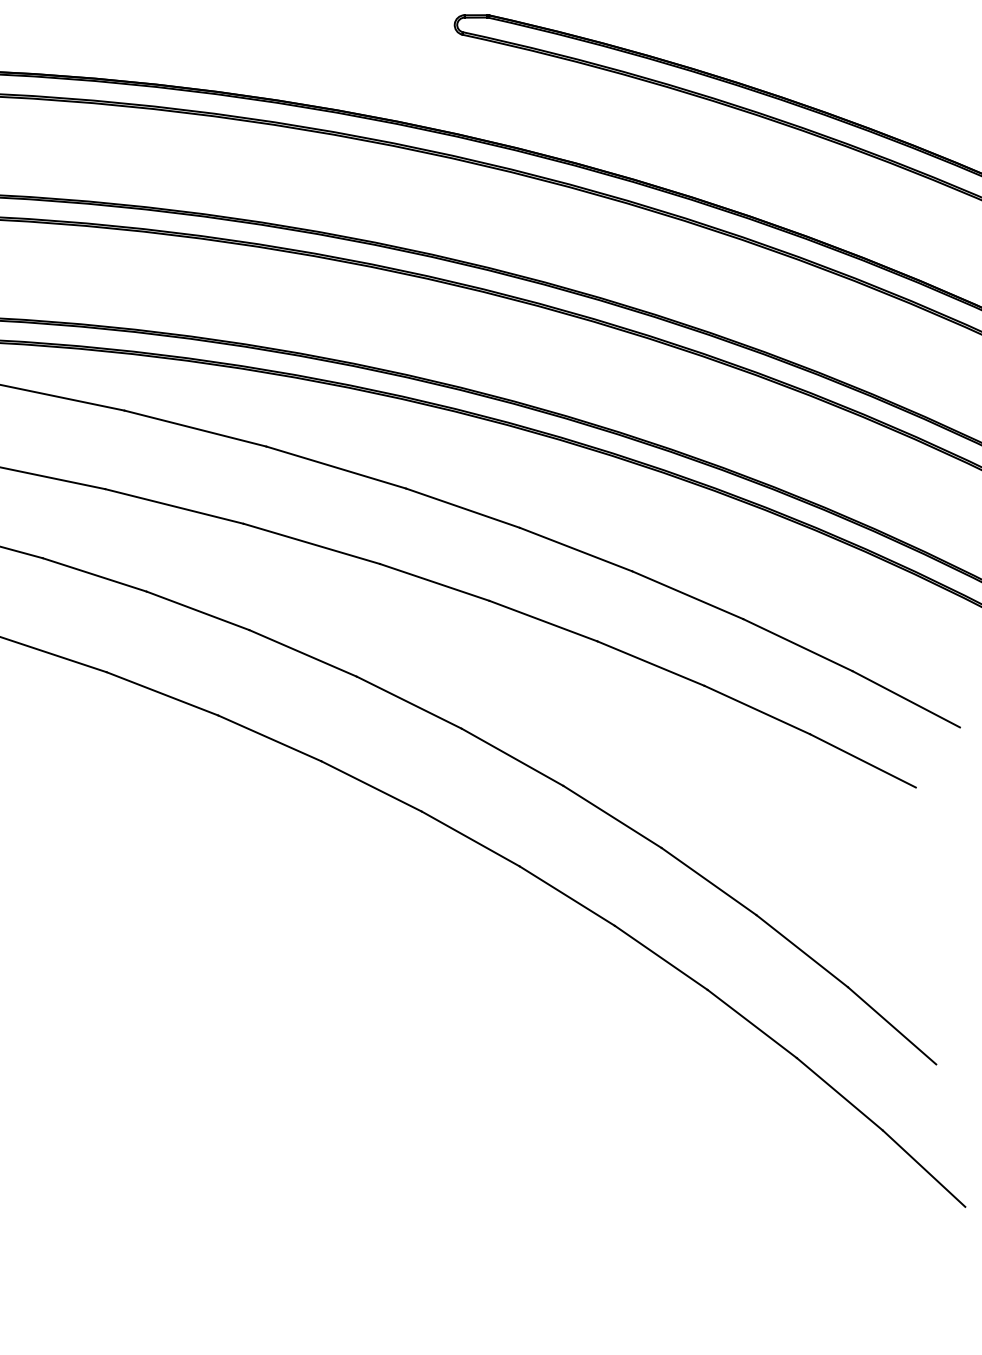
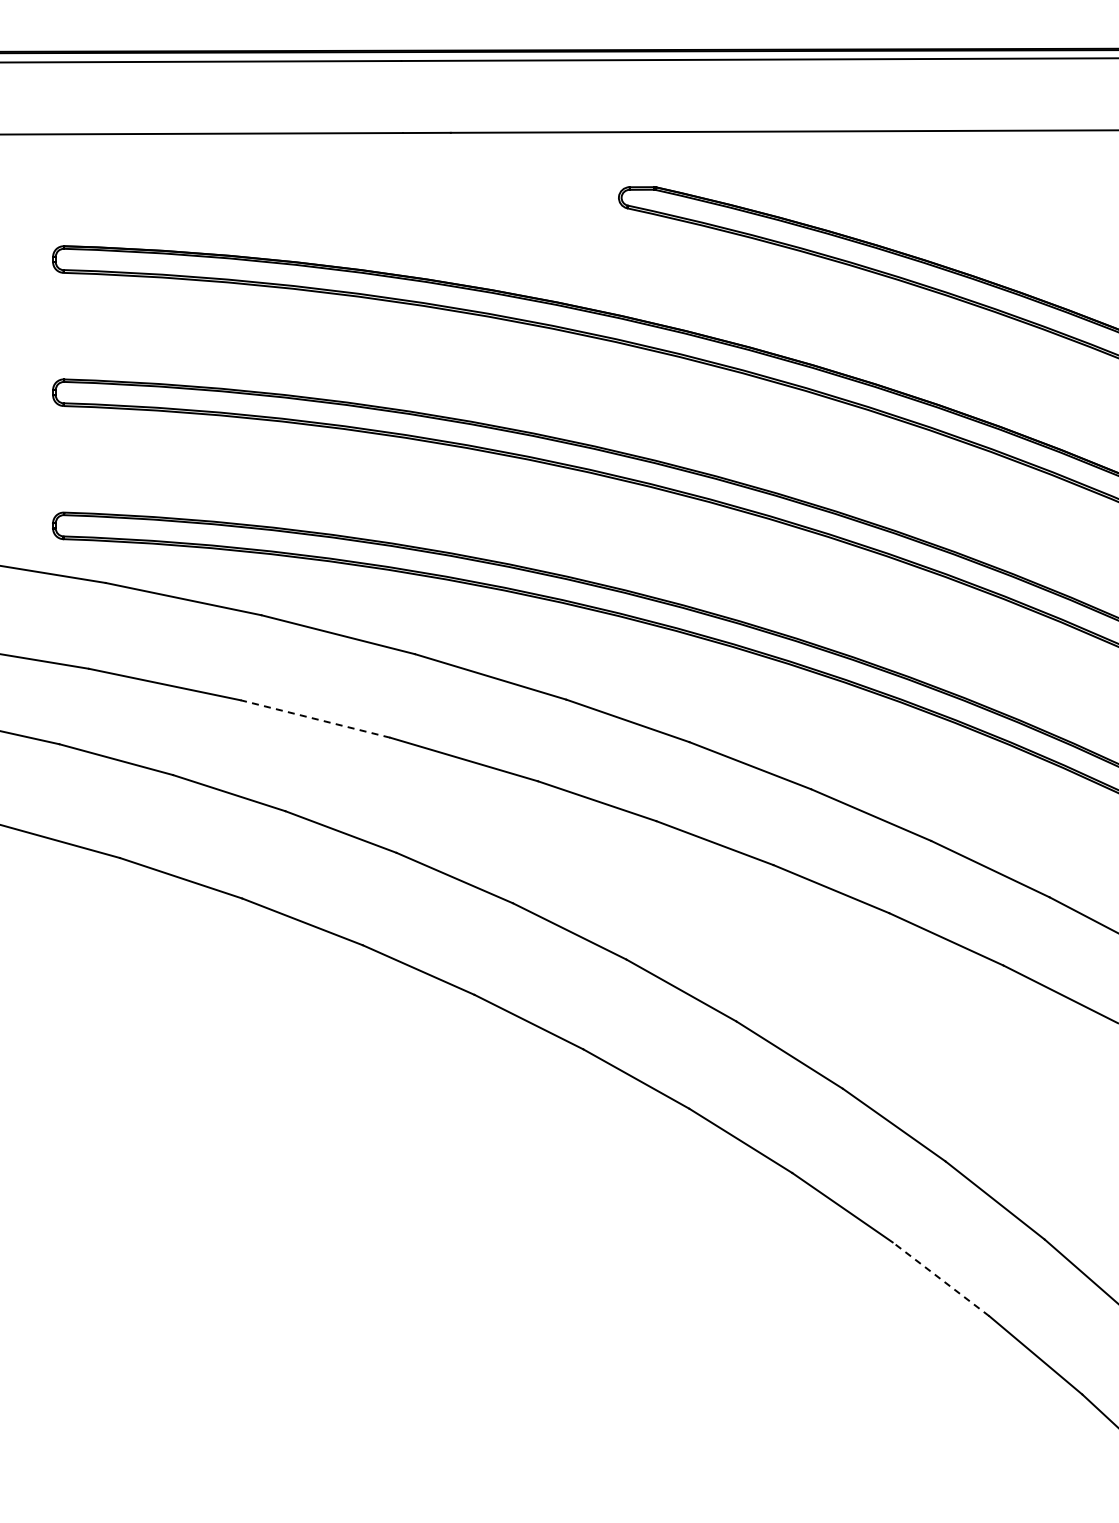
line: (174, 505) -> (315, 718), solid -> dashed
line: (752, 1024) -> (941, 1279), solid -> dashed

